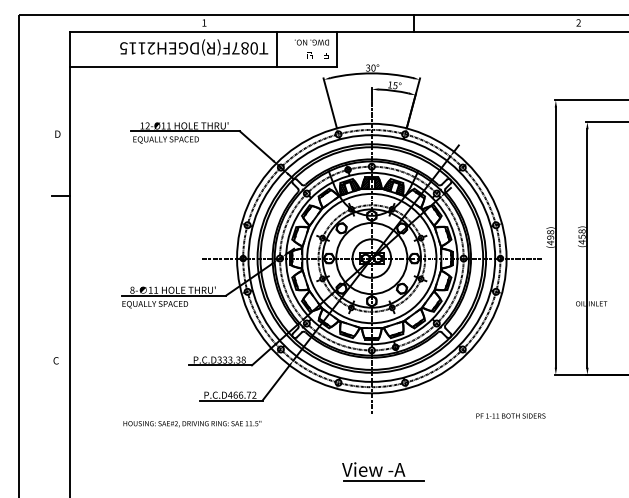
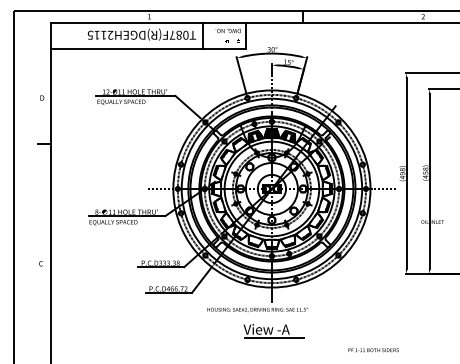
text: (510, 415) -> (373, 349), moved
text: (192, 424) -> (257, 310), moved
part: (383, 471) -> (273, 330), moved

